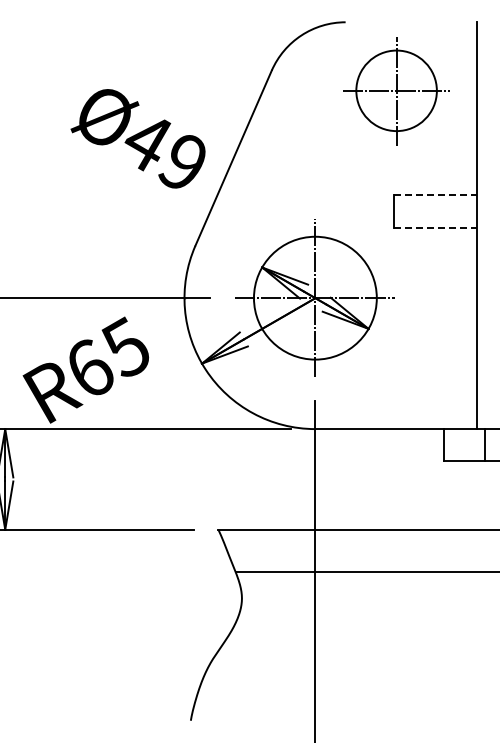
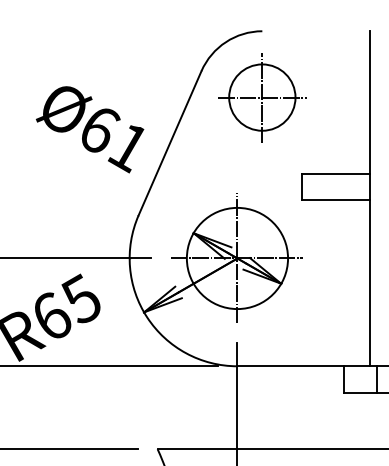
part: (396, 91) -> (262, 98), moved
text: (164, 155) -> (113, 140), Ø49 -> Ø61
line: (435, 195) -> (336, 173), dashed -> solid
line: (435, 227) -> (336, 200), dashed -> solid

